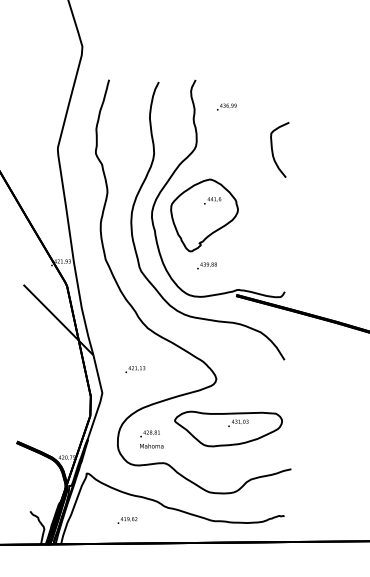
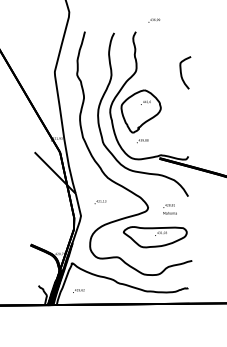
text: (227, 106) -> (154, 20), moved
text: (150, 439) -> (169, 209), moved
text: (126, 519) -> (78, 290), moved

